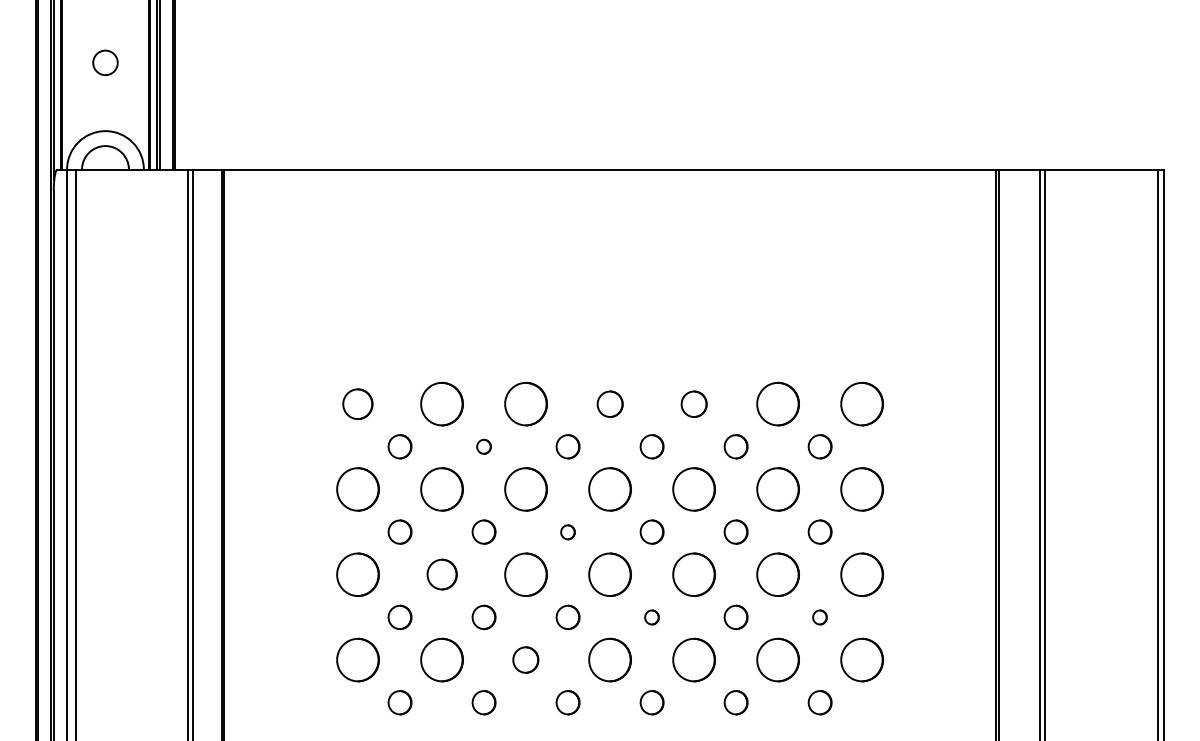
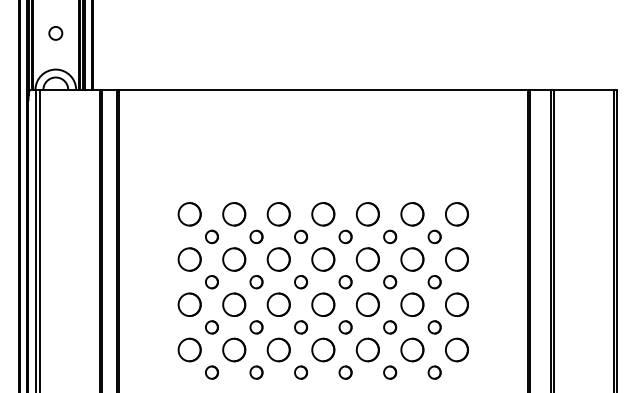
part: (357, 404) -> (189, 214), size x1.43
part: (610, 404) -> (323, 214), size x1.67
part: (693, 404) -> (367, 214), size x1.67
part: (483, 445) -> (256, 236), size x1.67
part: (566, 532) -> (300, 282), size x1.67
part: (442, 574) -> (234, 304), size x1.43
part: (651, 617) -> (345, 327), size x1.67
part: (819, 617) -> (434, 327), size x1.67
part: (525, 659) -> (278, 349), size x1.67

